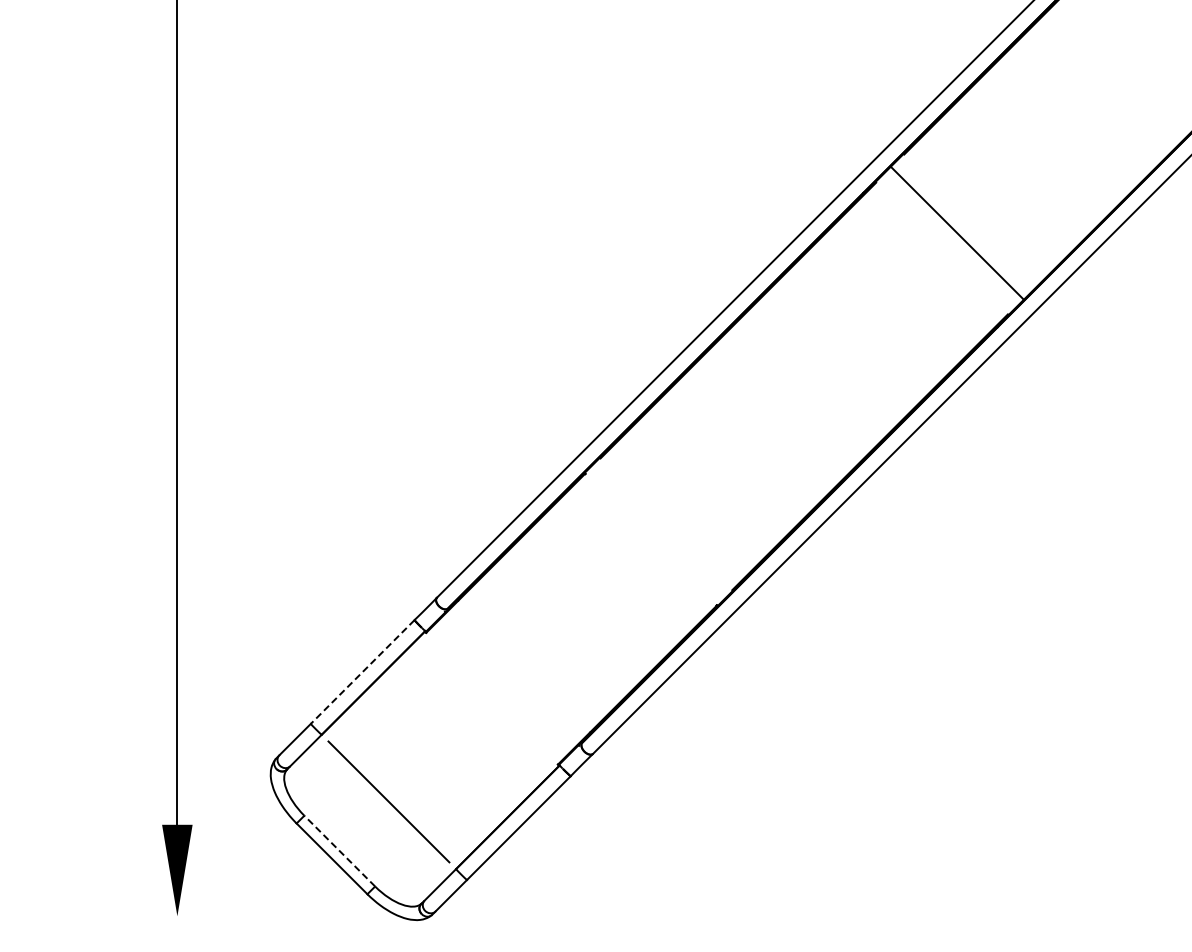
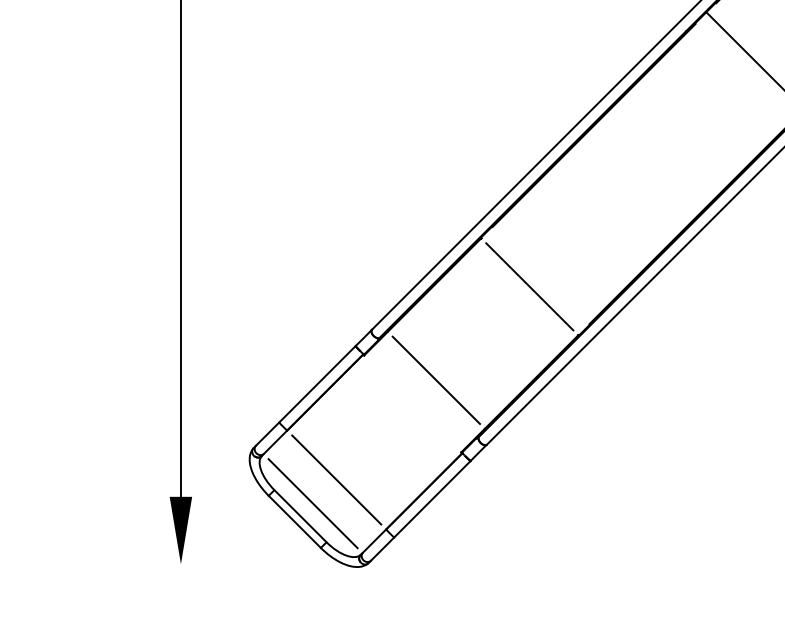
line: (650, 539) -> (529, 286), added
line: (523, 666) -> (435, 380), added
line: (362, 672) -> (317, 384), dashed -> solid
line: (356, 833) -> (312, 503), added
line: (339, 850) -> (300, 515), dashed -> solid

